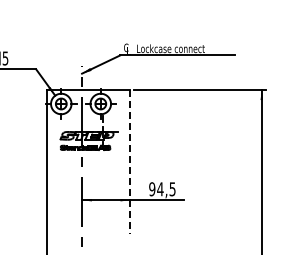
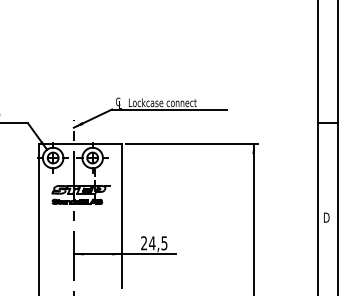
line: (130, 162) -> (122, 216), dashed -> solid
text: (152, 189) -> (144, 243), 94,5 -> 24,5

